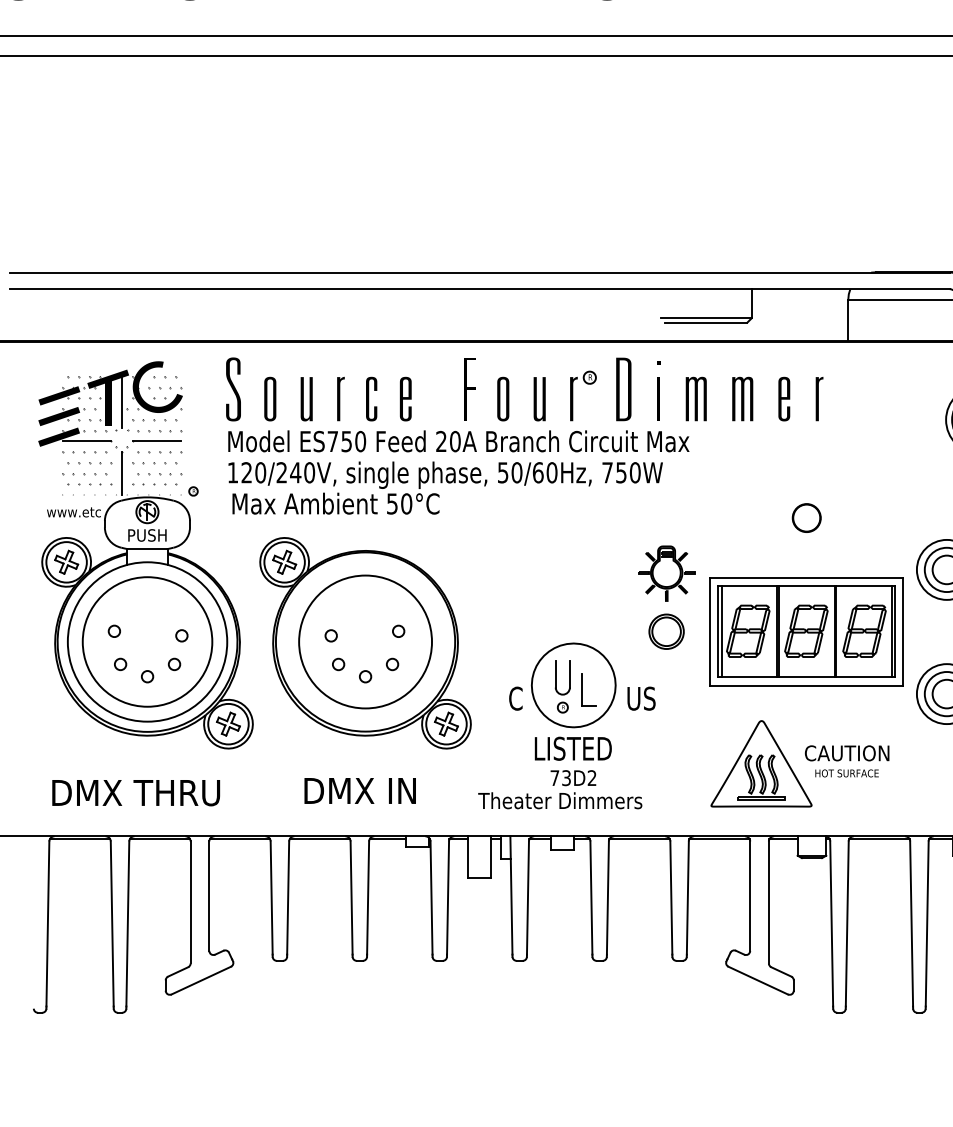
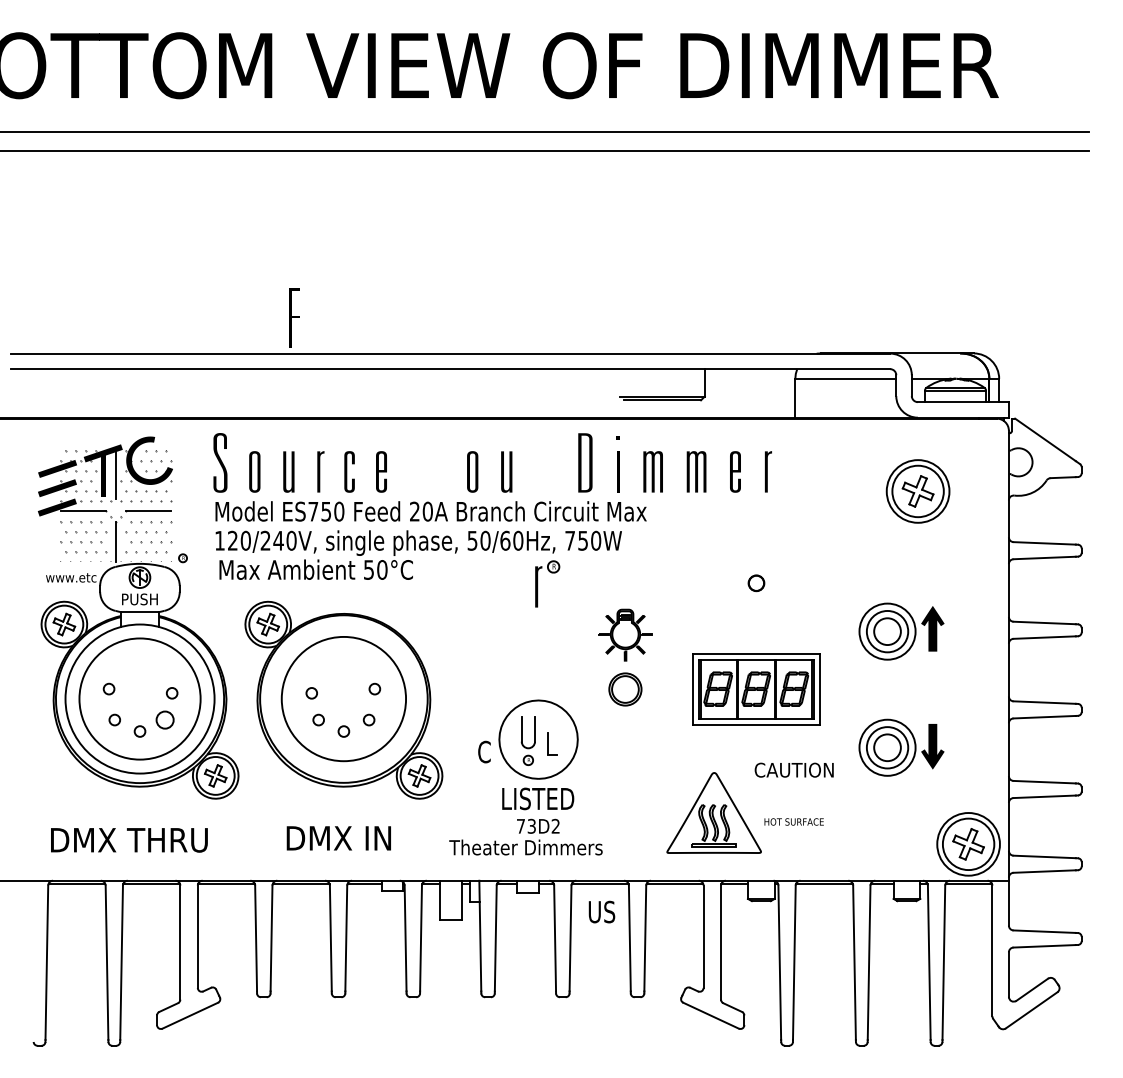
part: (469, 389) -> (294, 317), moved
part: (573, 395) -> (538, 583), moved
circle: (806, 518) -> (756, 583), size x0.6
part: (806, 631) -> (756, 689), size x0.7
circle: (174, 663) -> (165, 719), size x1.6
part: (588, 689) -> (552, 743), size x0.7
text: (641, 698) -> (601, 911), moved
text: (846, 752) -> (793, 769), moved

